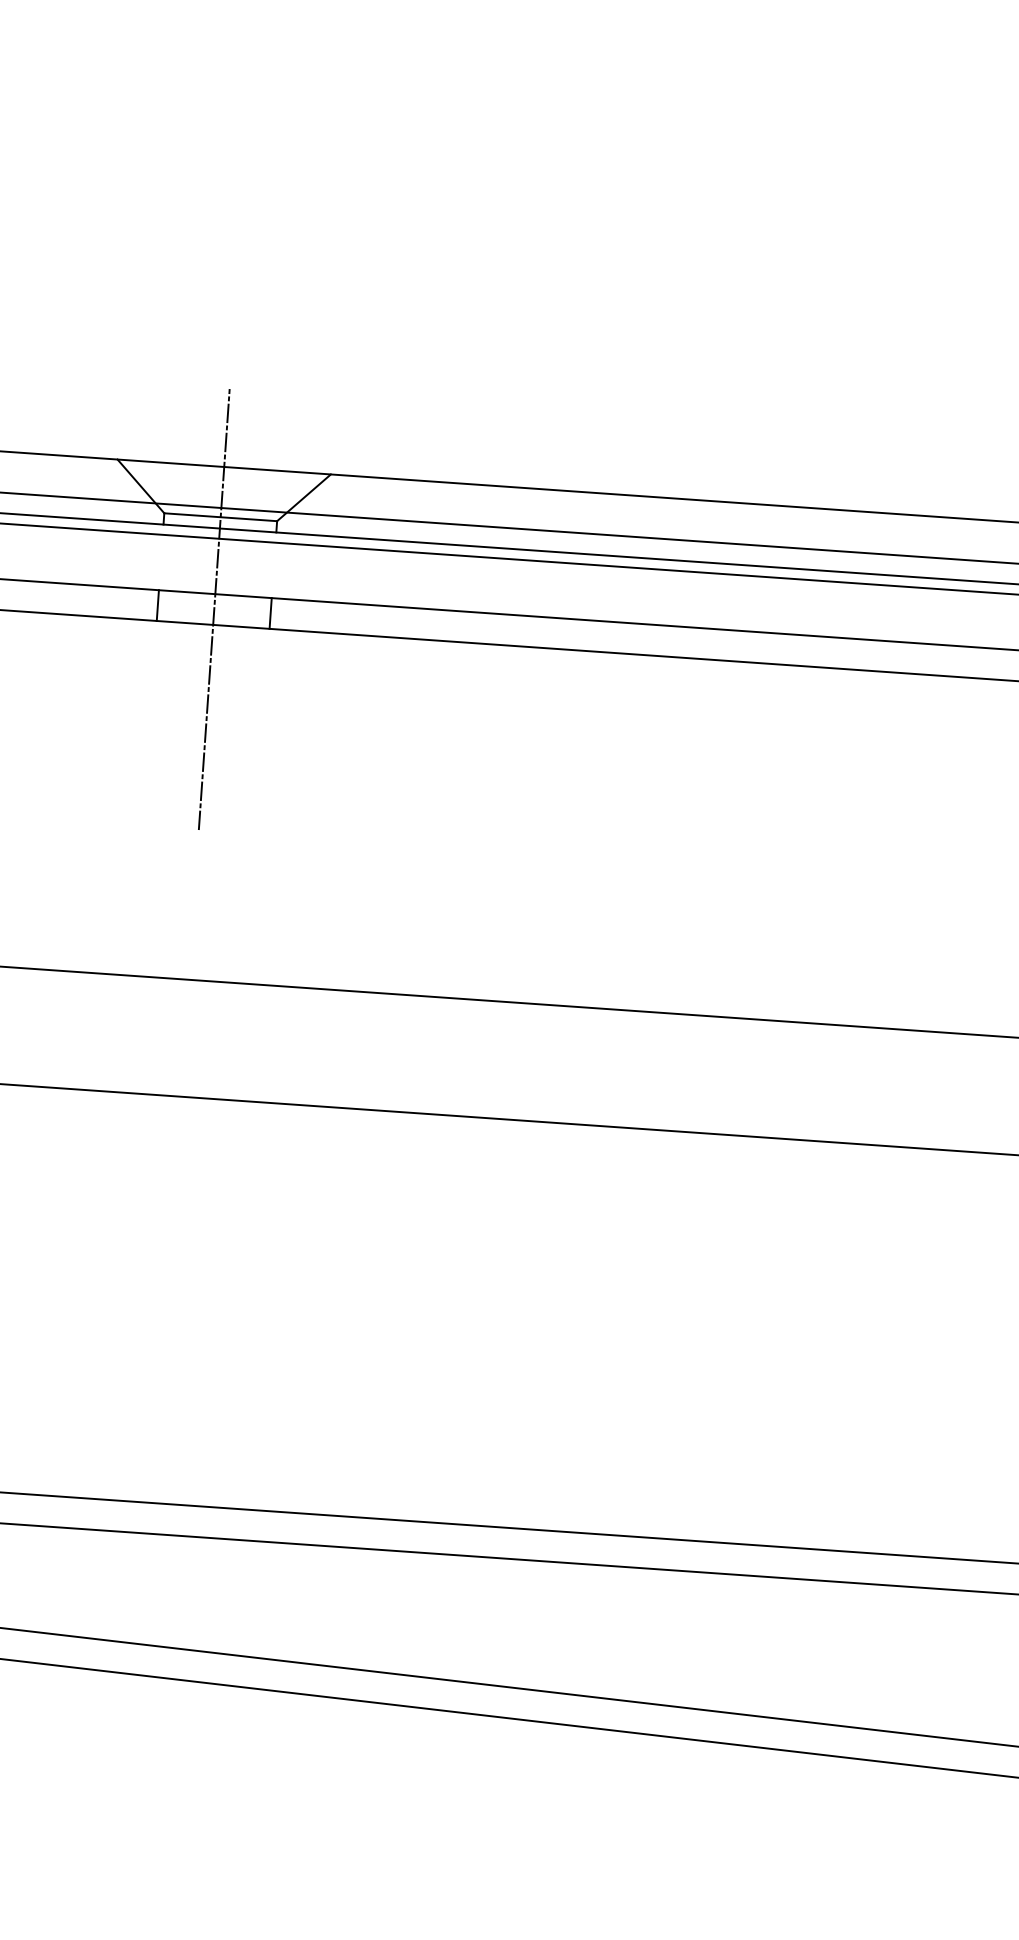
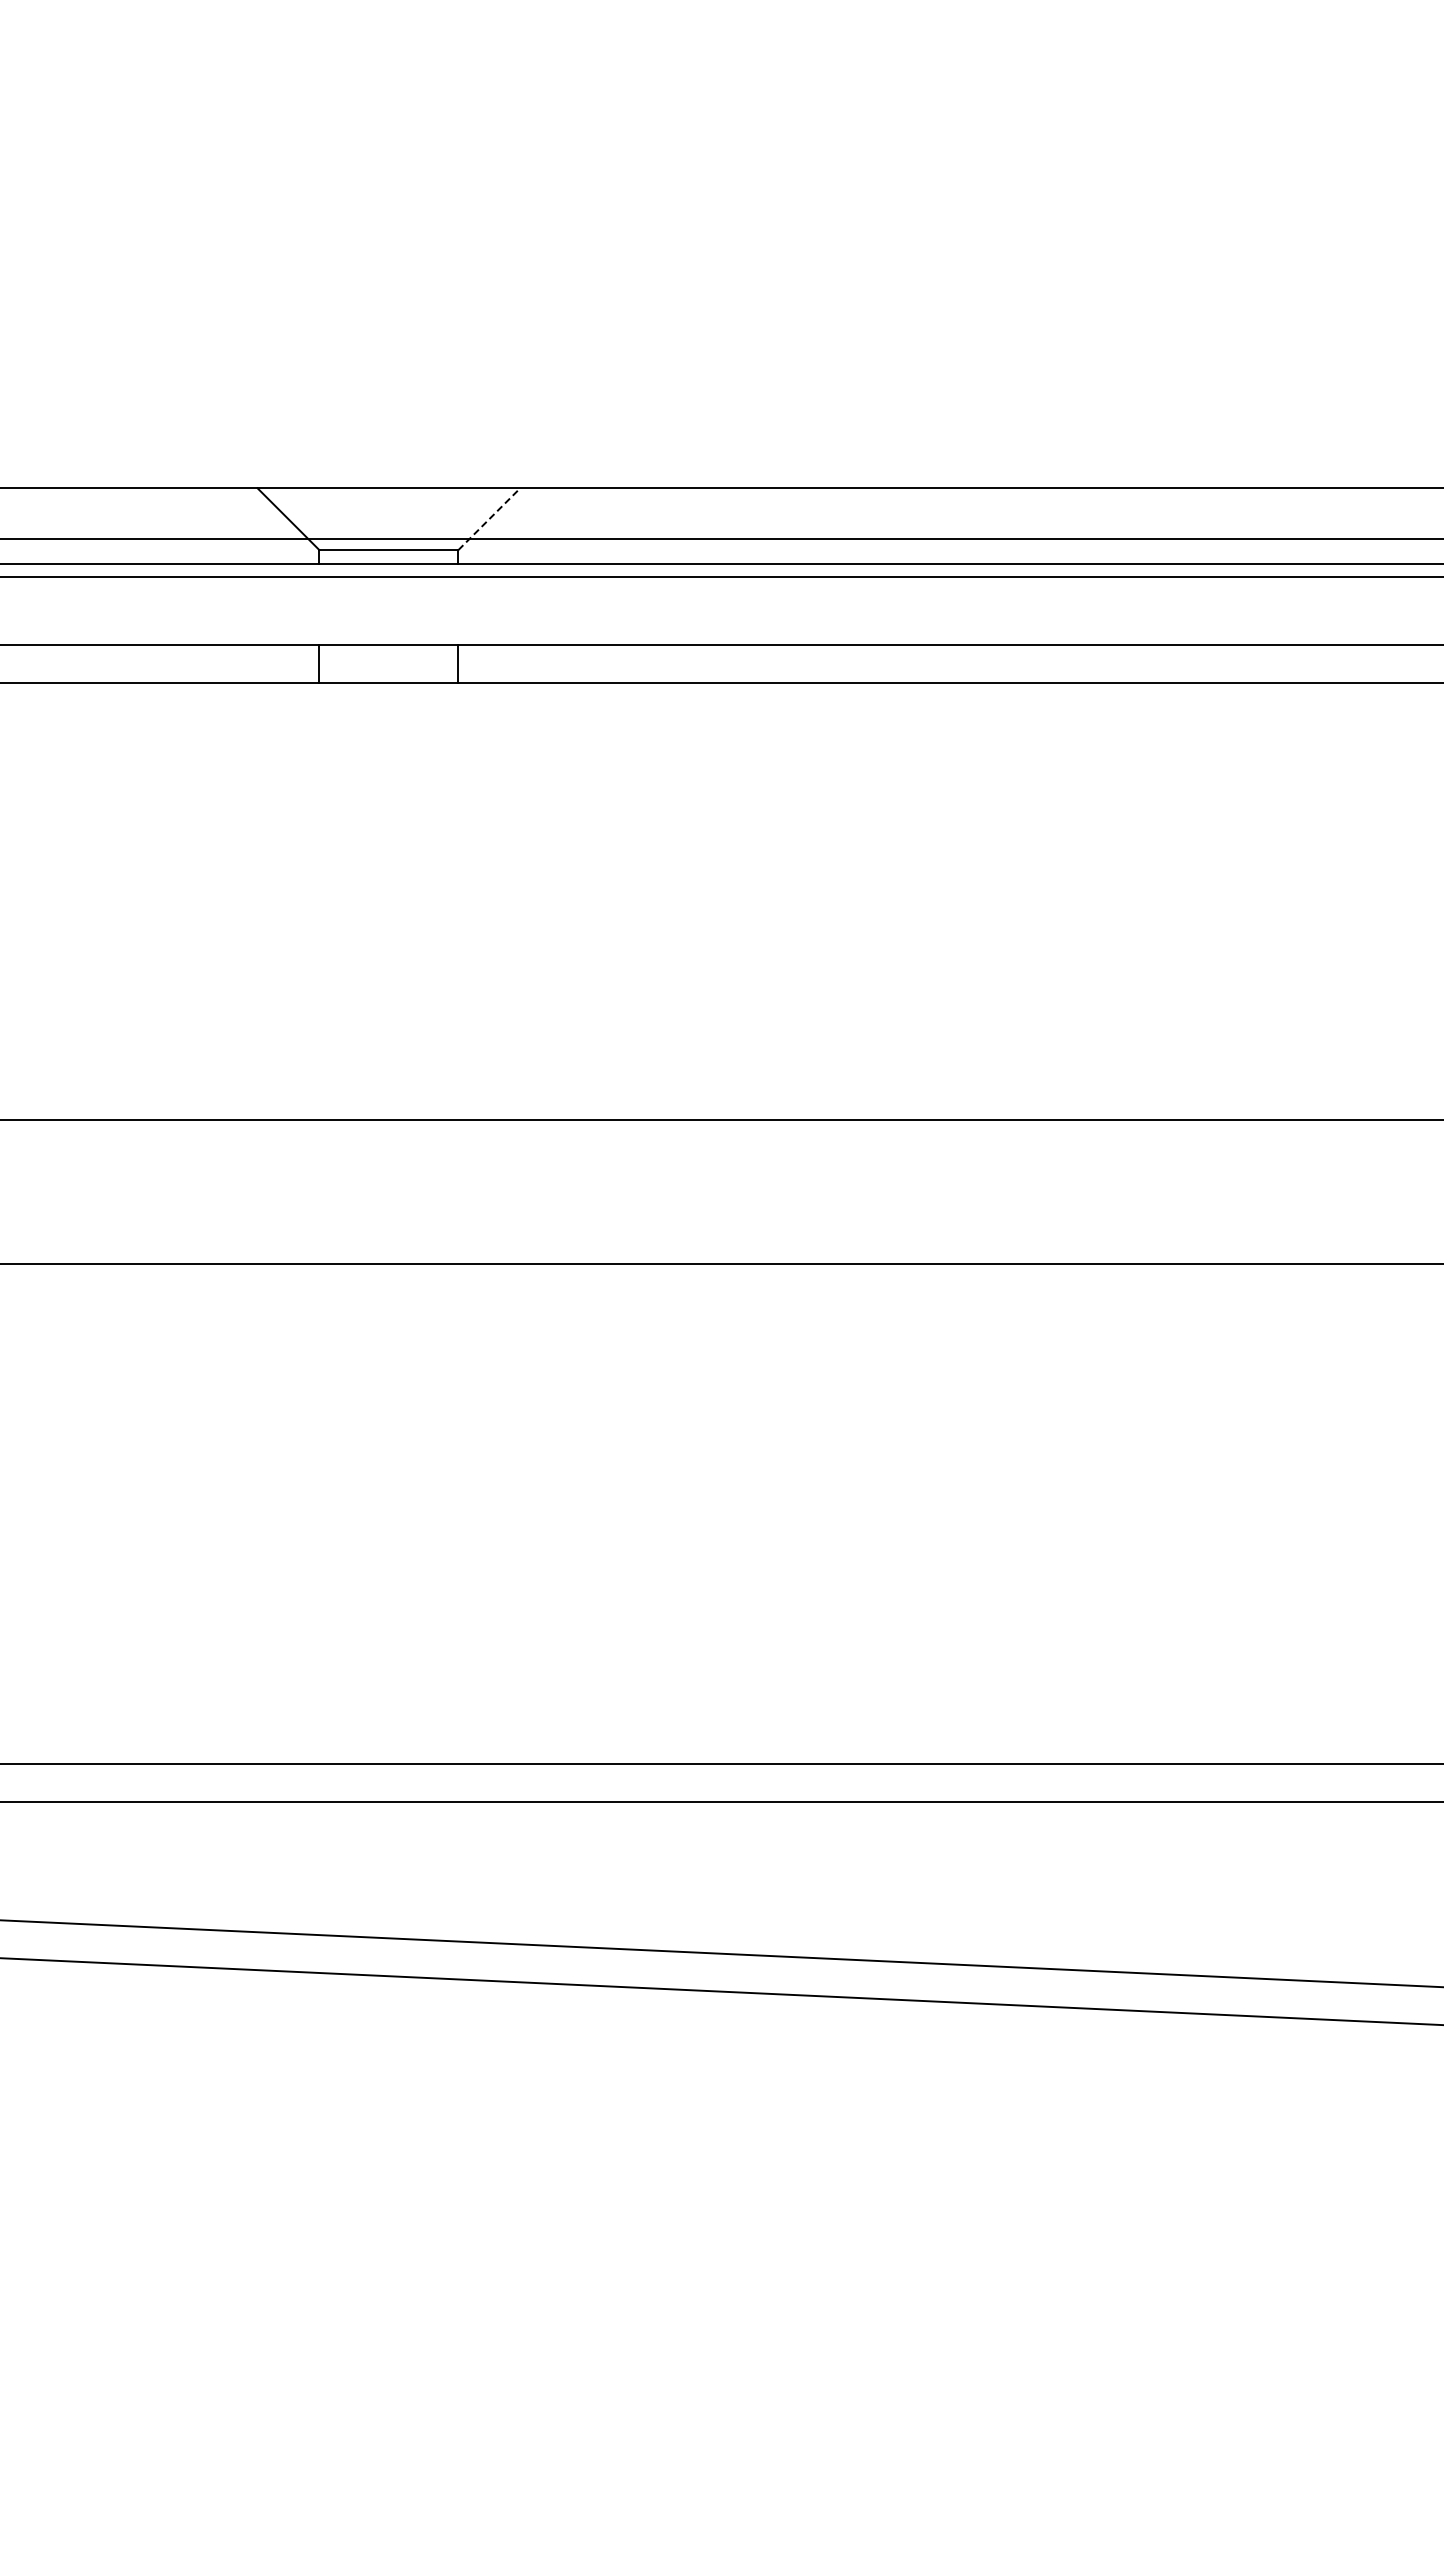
line: (304, 498) -> (489, 519), solid -> dashed
line: (213, 609) -> (388, 663), removed

